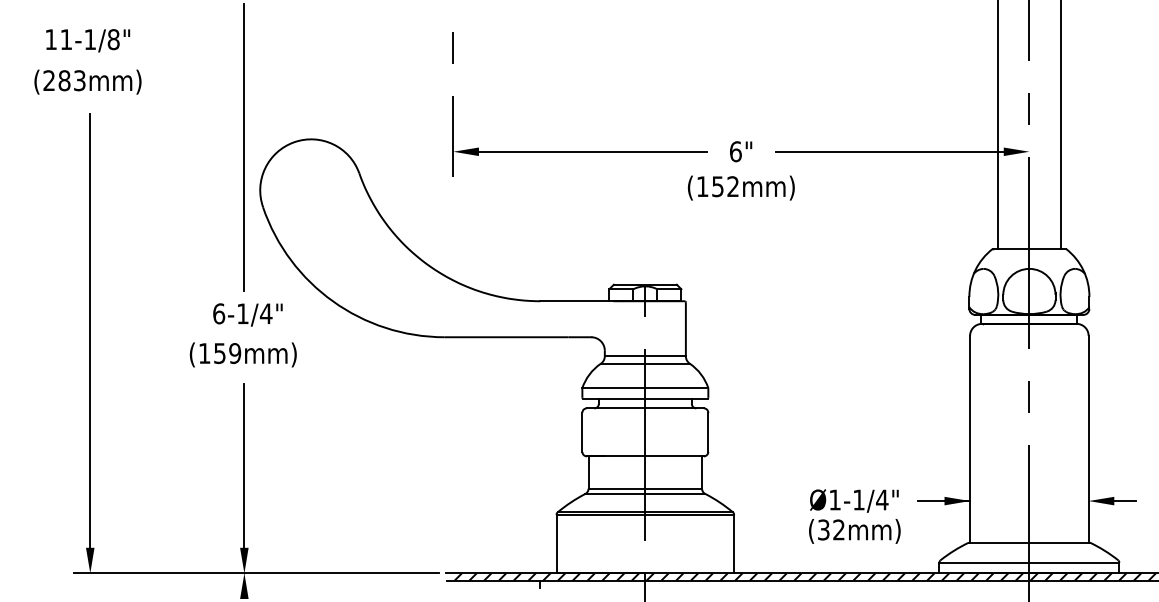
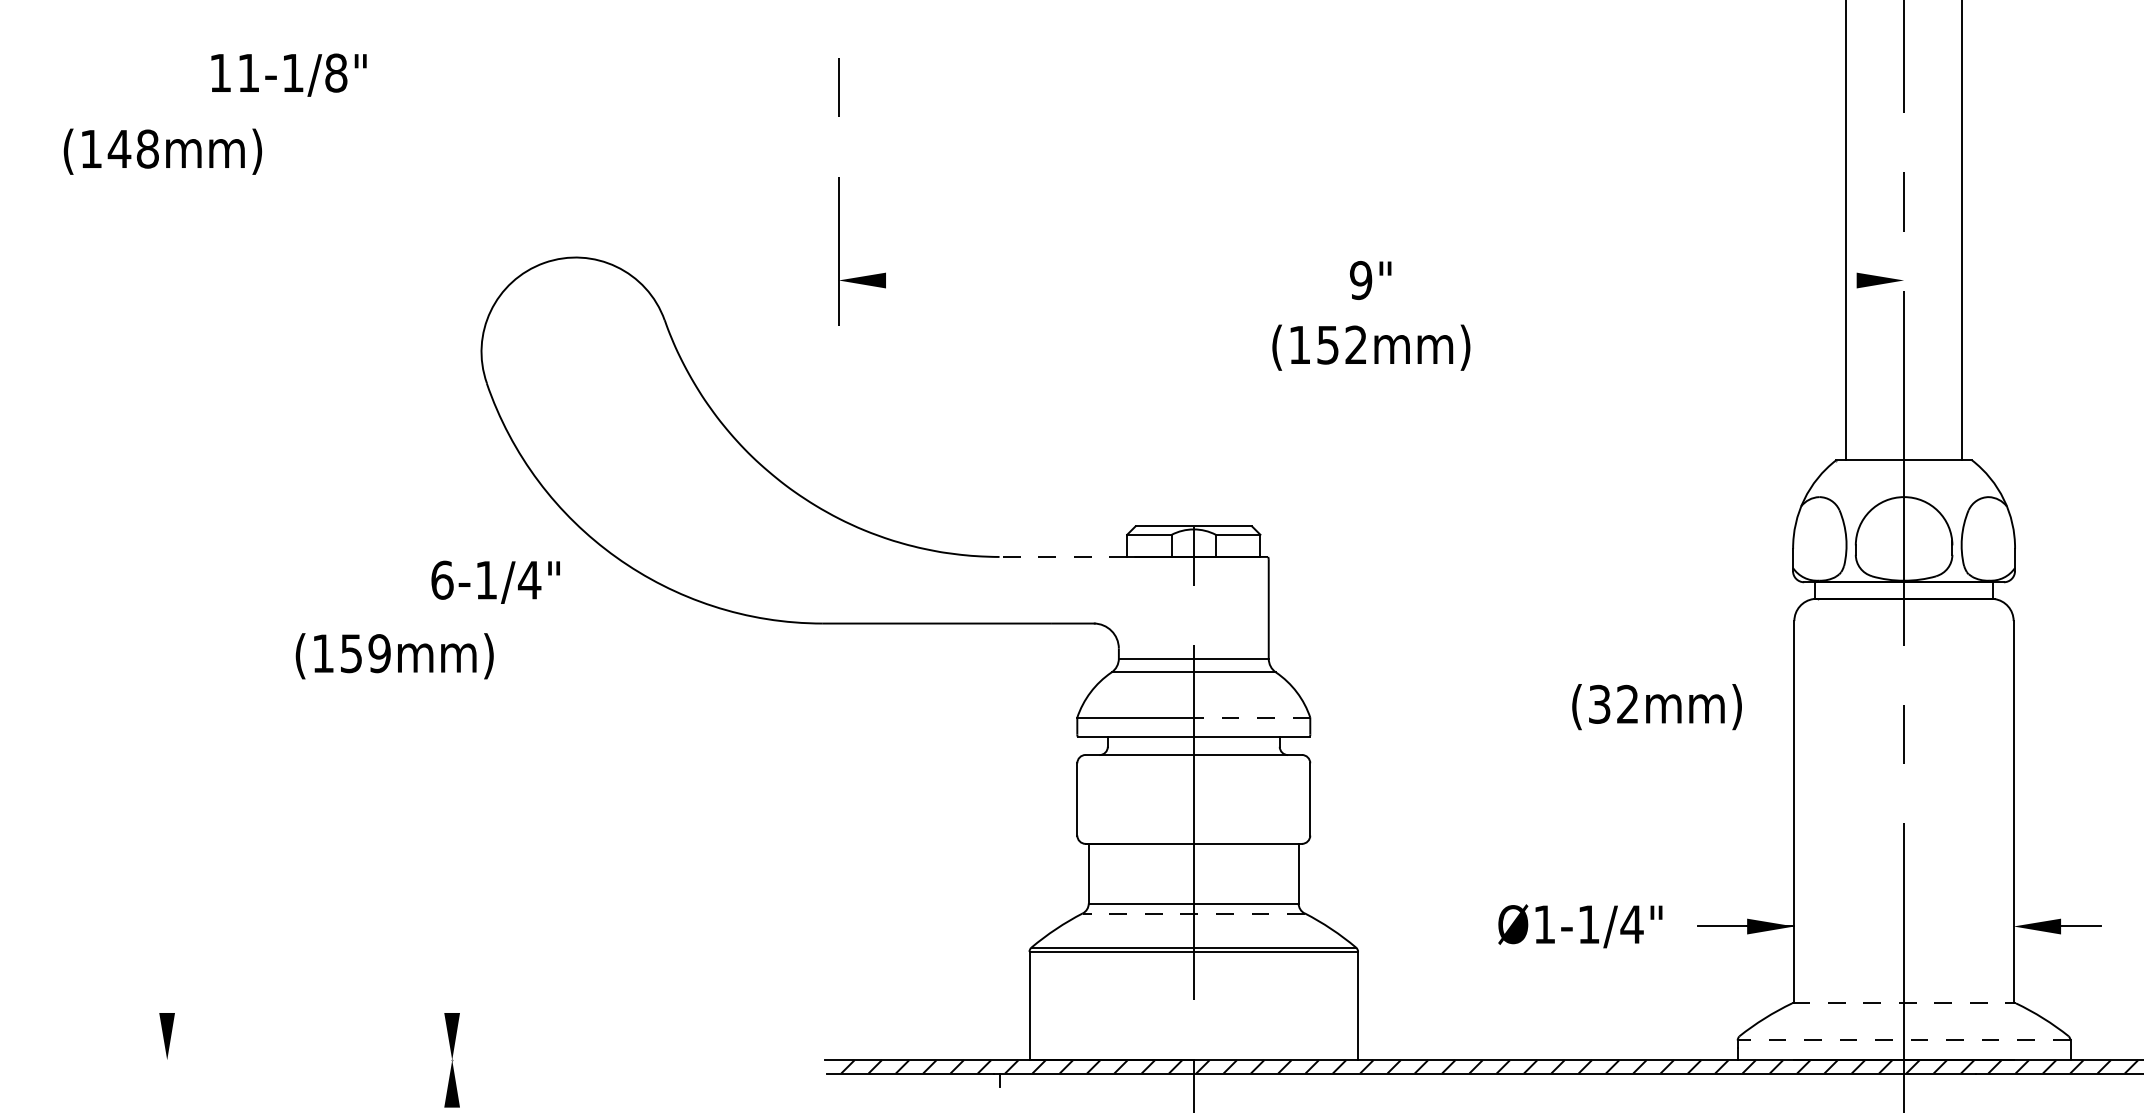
text: (88, 40) -> (289, 74), moved
text: (64, 80) -> (119, 148), (283mm) -> (148mm)
line: (244, 147) -> (452, 272), removed
line: (592, 151) -> (1096, 279), removed
text: (735, 151) -> (1360, 279), 6" -> 9"
line: (889, 151) -> (1645, 279), removed
line: (574, 301) -> (1062, 557), solid -> dashed
text: (247, 314) -> (494, 581), moved
line: (90, 330) -> (167, 611), removed
text: (242, 354) -> (393, 655), moved
line: (676, 388) -> (1251, 718), solid -> dashed
line: (244, 465) -> (452, 860), removed
line: (644, 494) -> (1192, 914), solid -> dashed
text: (854, 531) -> (1656, 707), moved
line: (1029, 542) -> (1904, 1003), solid -> dashed
line: (1028, 562) -> (1902, 1040), solid -> dashed
line: (256, 573) -> (474, 1060), removed

